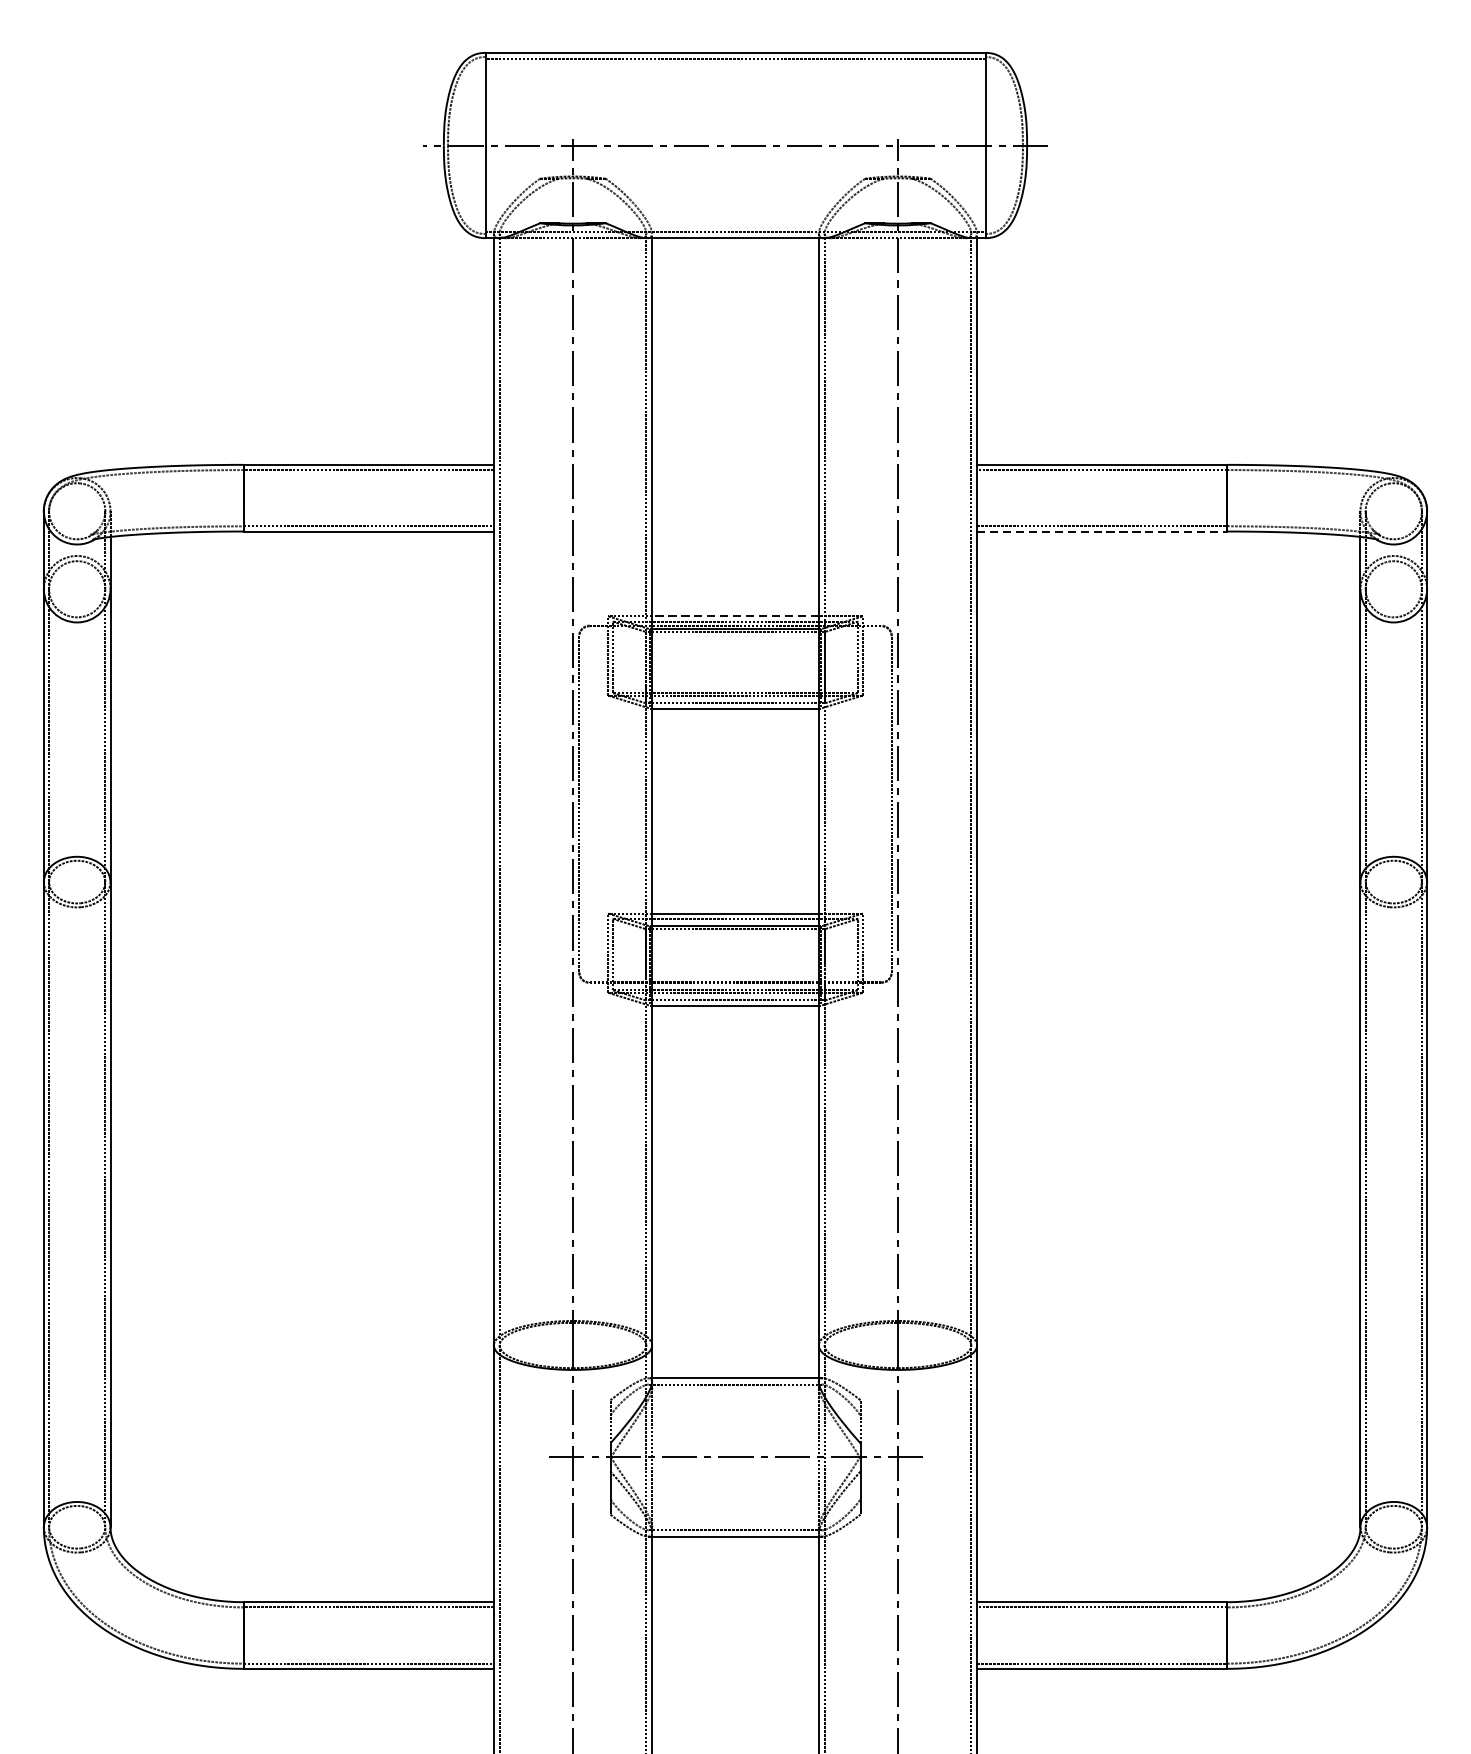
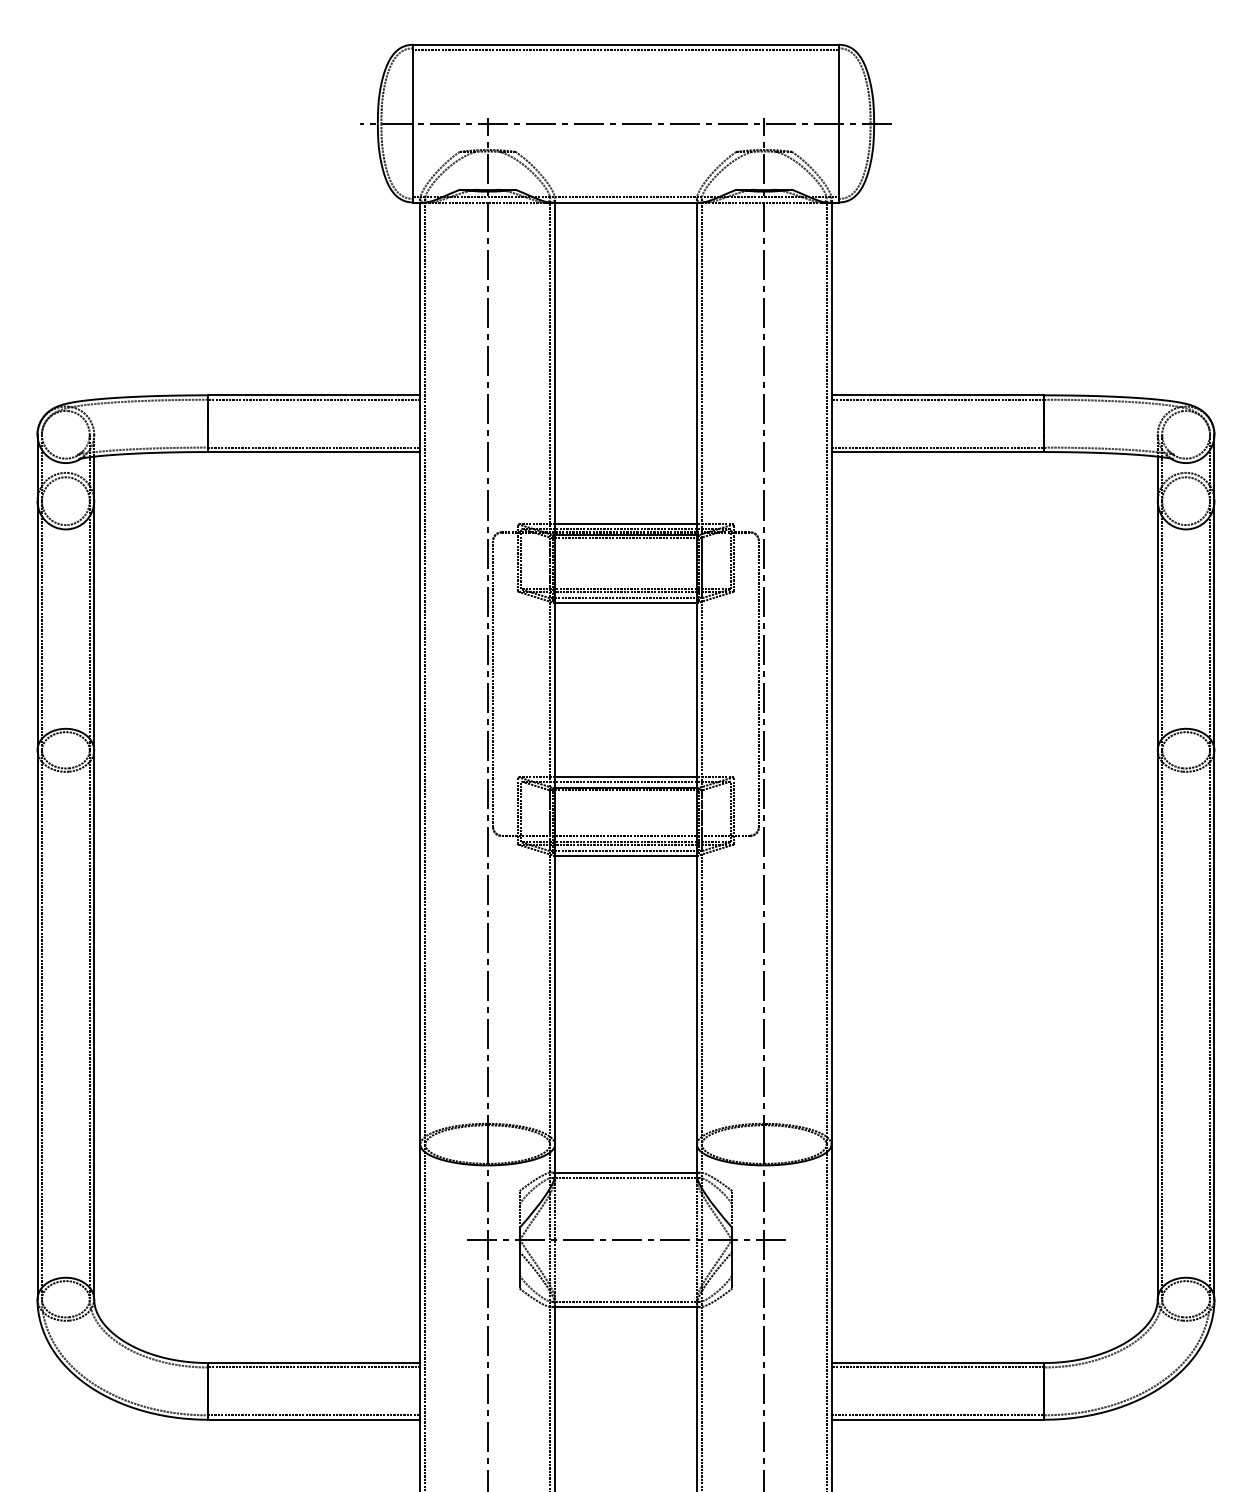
line: (1102, 532) -> (938, 452), dashed -> solid
line: (734, 616) -> (625, 524), dashed -> solid

